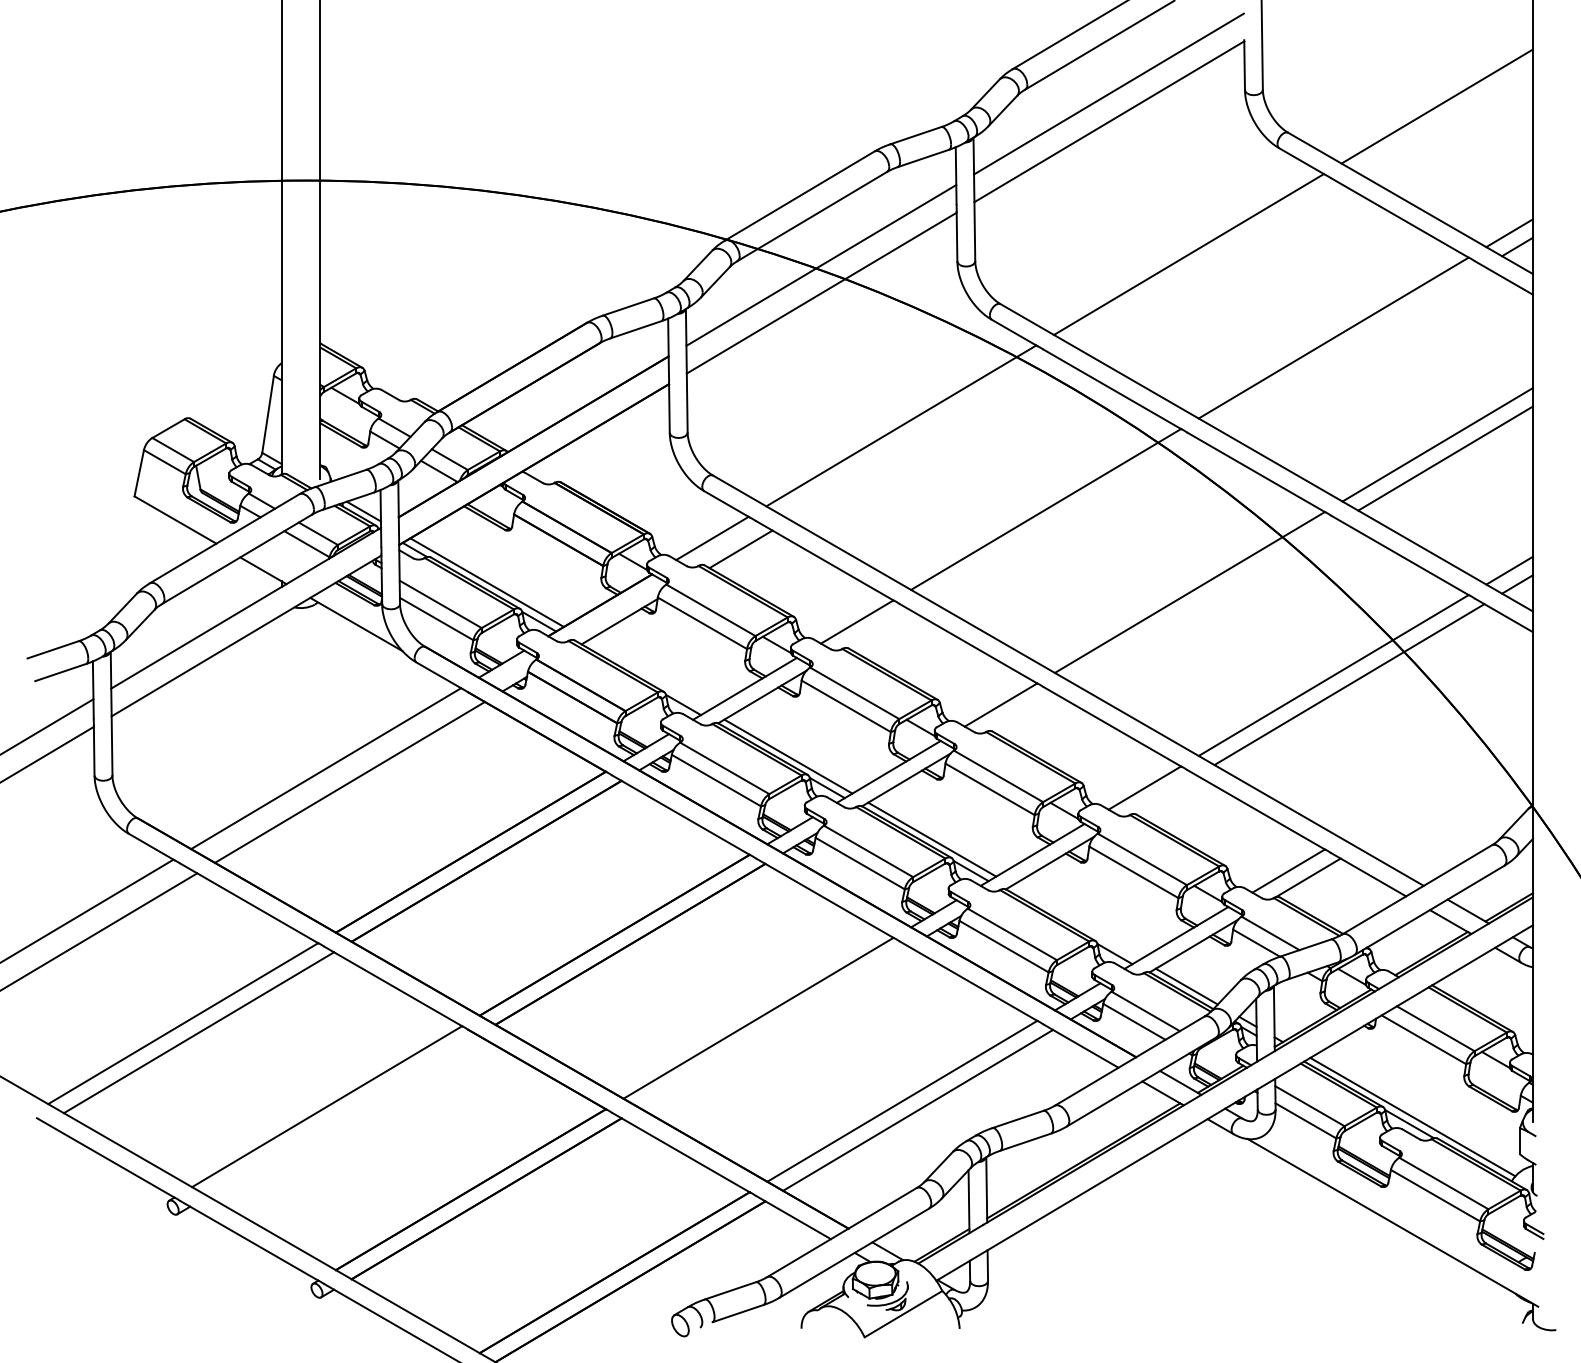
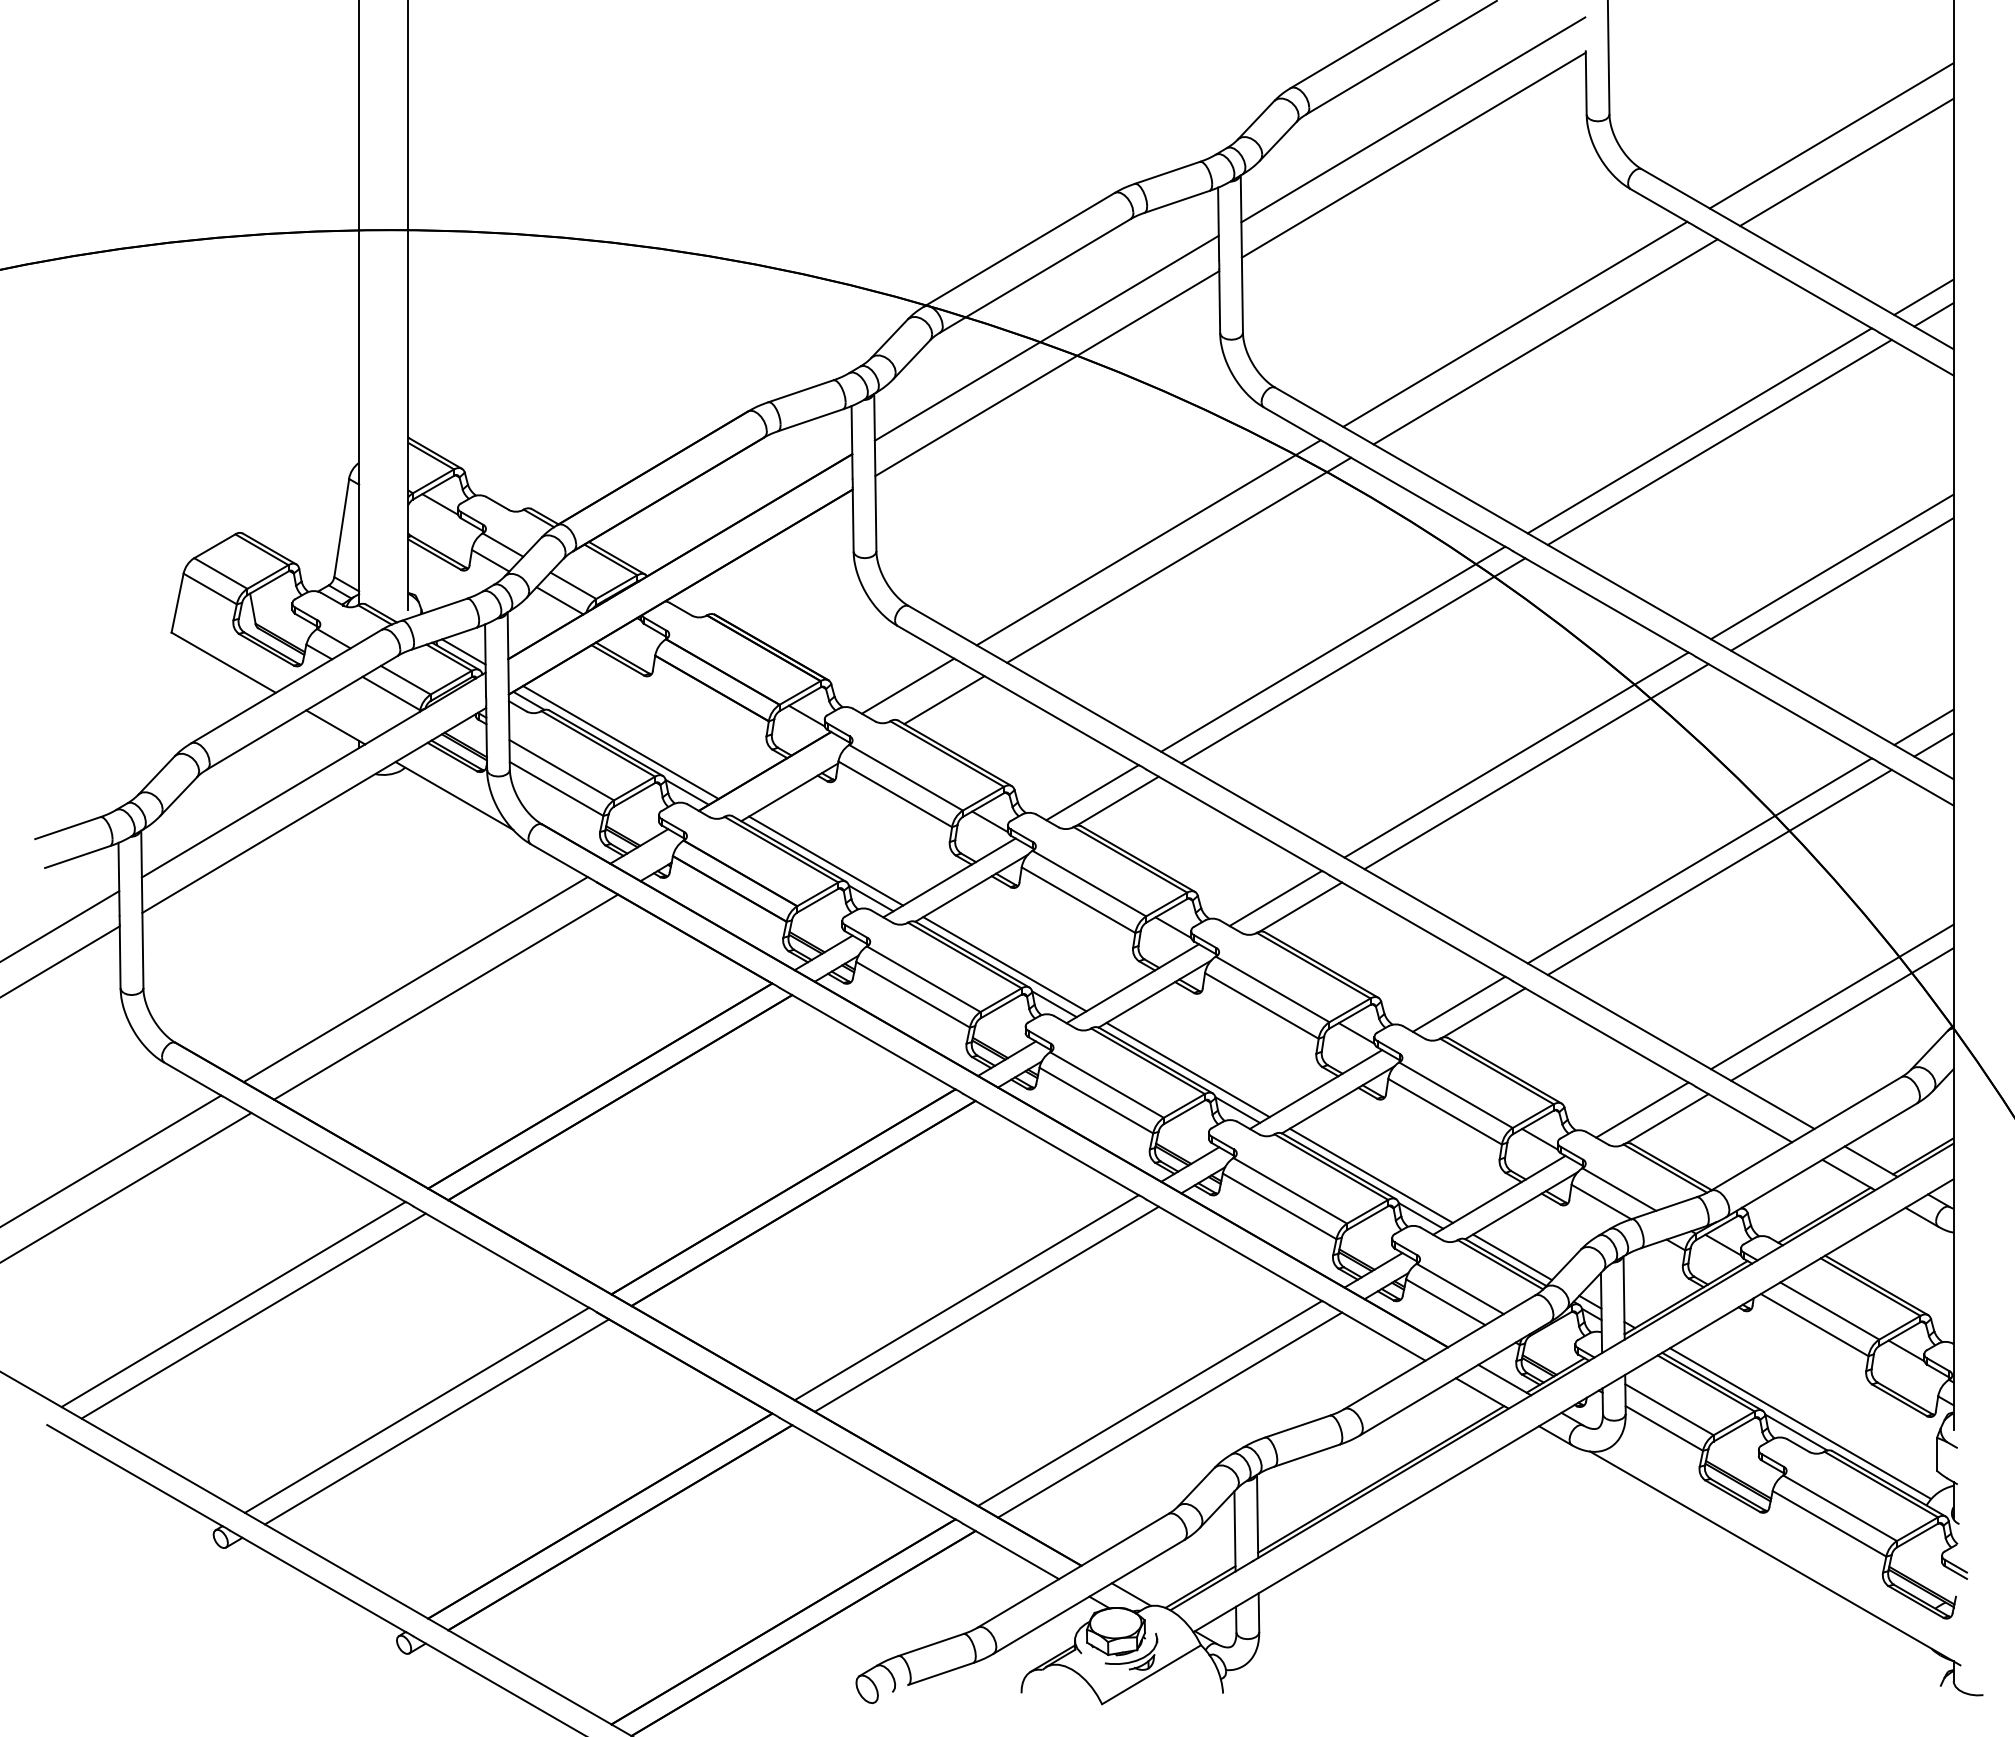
line: (1448, 127) -> (1846, 162), added
line: (1212, 267) -> (1545, 341), added
line: (1349, 346) -> (1719, 441), added
line: (925, 439) -> (1179, 559), added
line: (1062, 518) -> (1353, 660), added
line: (1205, 601) -> (1536, 766), added
line: (876, 628) -> (1117, 800), added
line: (648, 675) -> (826, 860), added
line: (1020, 711) -> (1300, 906), added
line: (1437, 781) -> (1832, 996), added
line: (1164, 794) -> (1483, 1012), added
line: (1445, 796) -> (1842, 1014), added
line: (1076, 922) -> (1371, 1175), added
line: (774, 1026) -> (986, 1308), added
line: (342, 1115) -> (436, 1421), added

